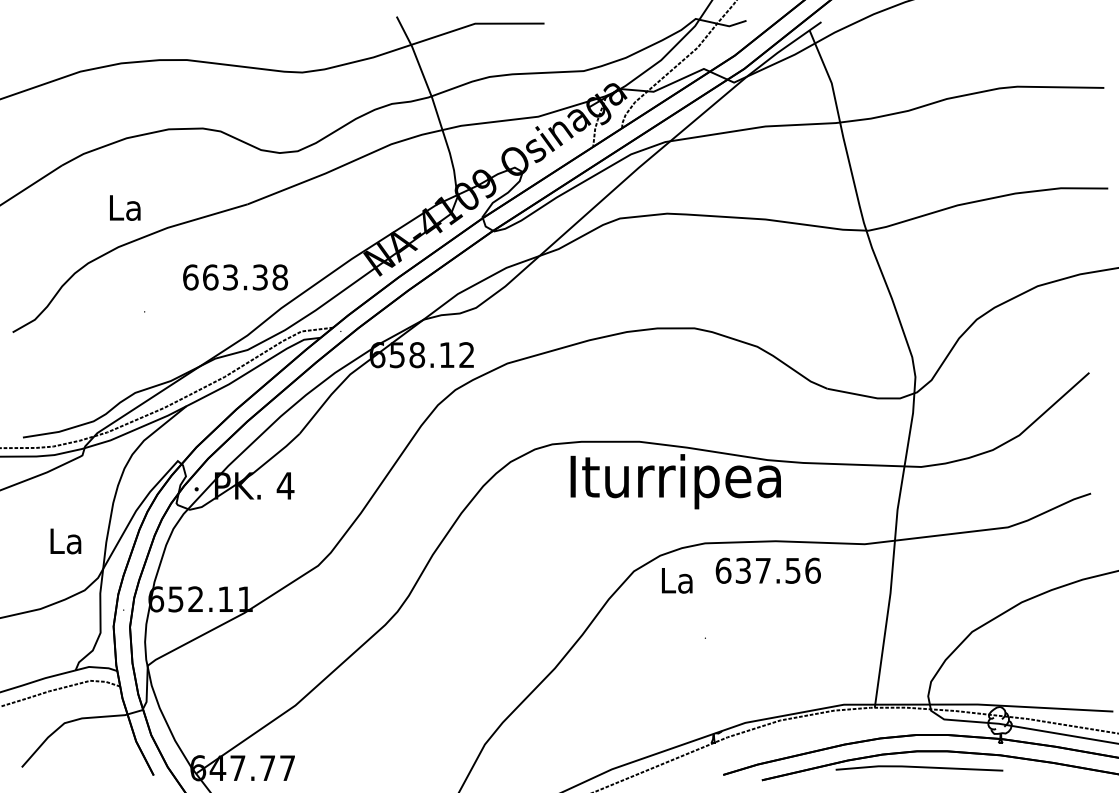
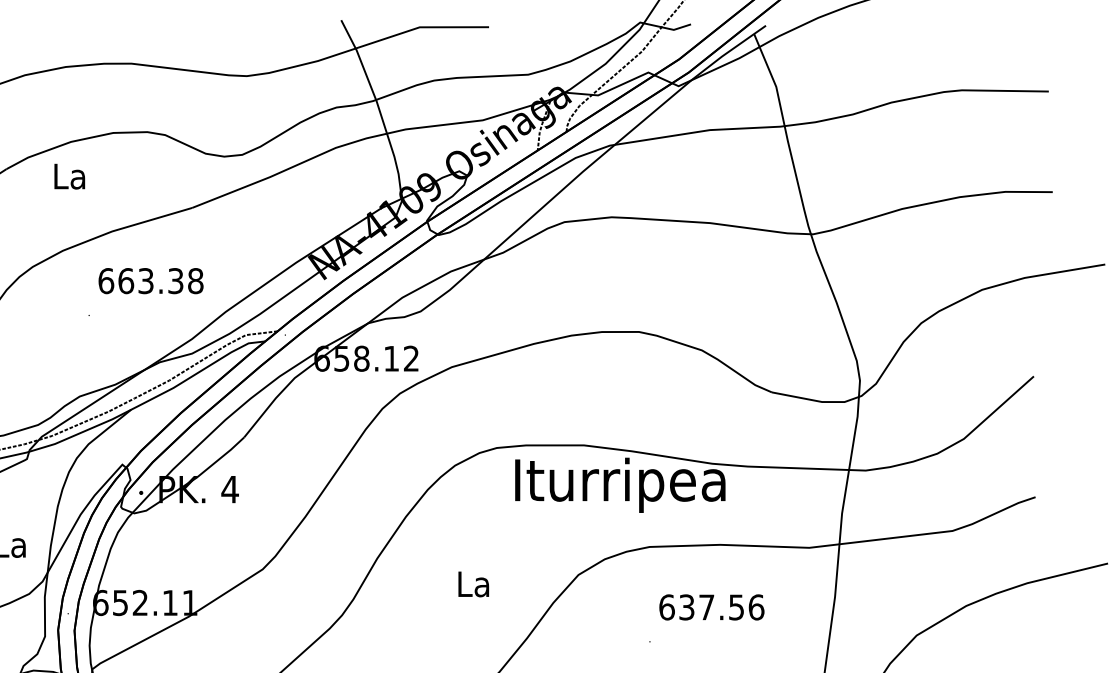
text: (125, 207) -> (70, 176), moved
text: (235, 277) -> (151, 281), moved
text: (767, 570) -> (711, 607), moved
text: (677, 580) -> (474, 584), moved

